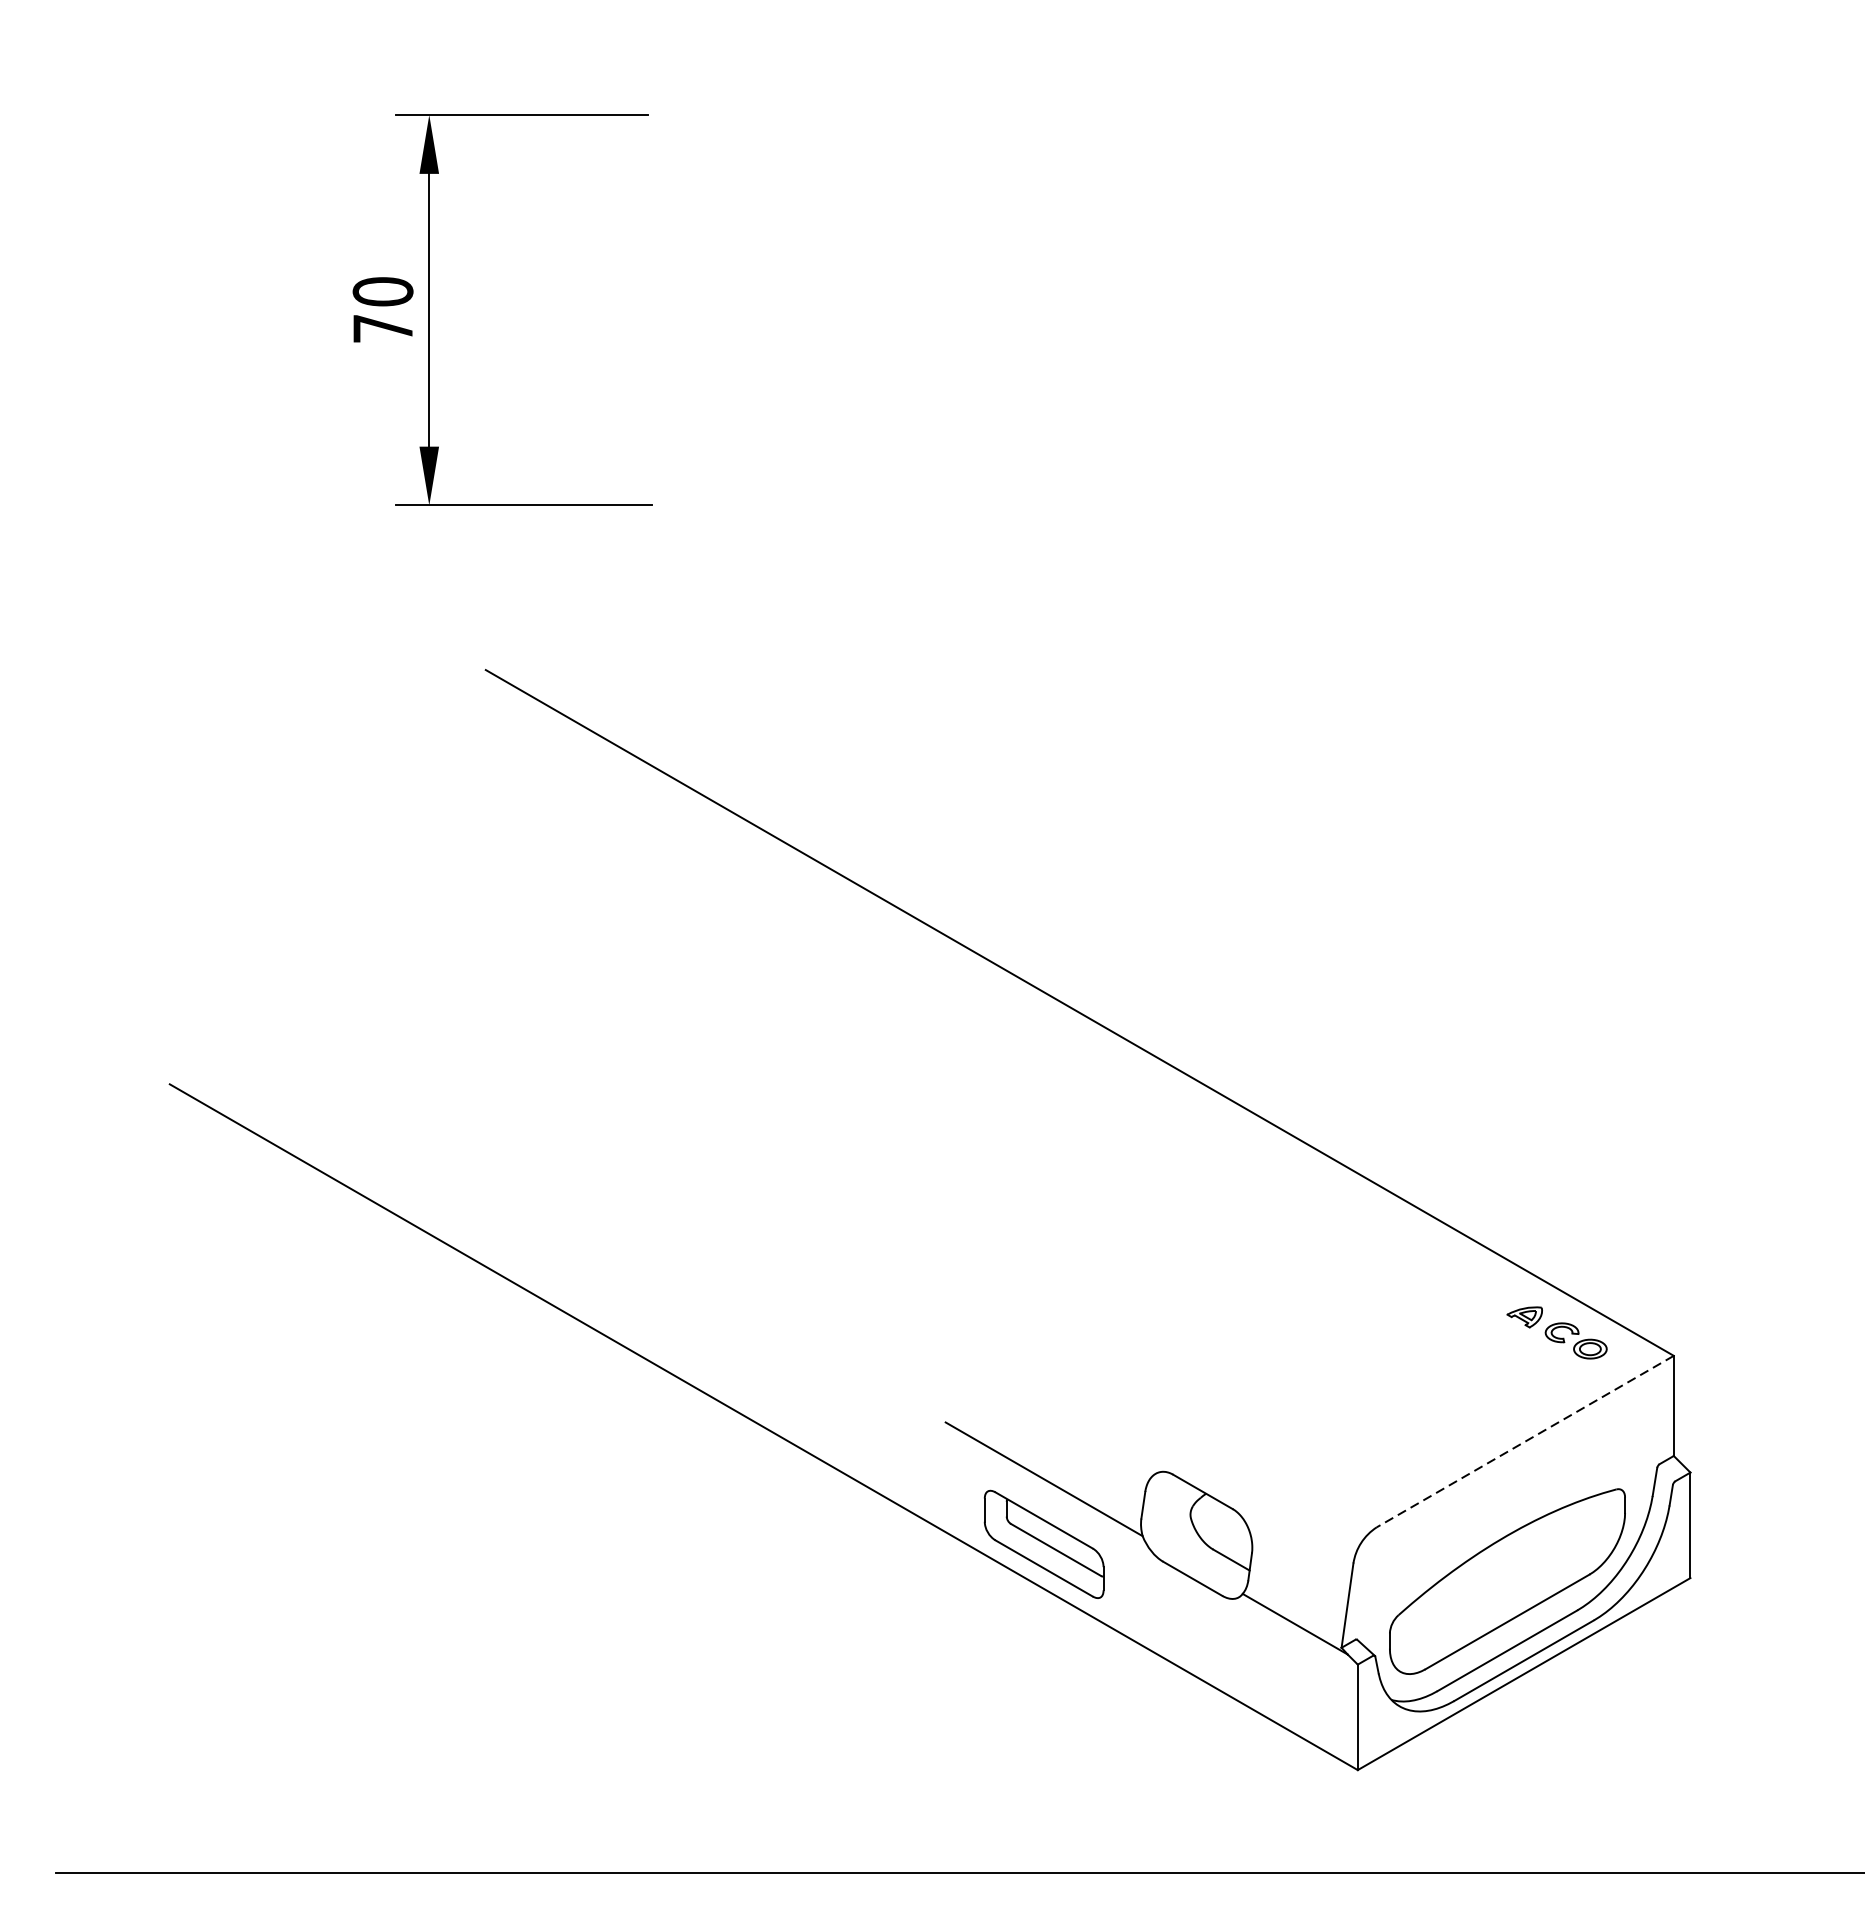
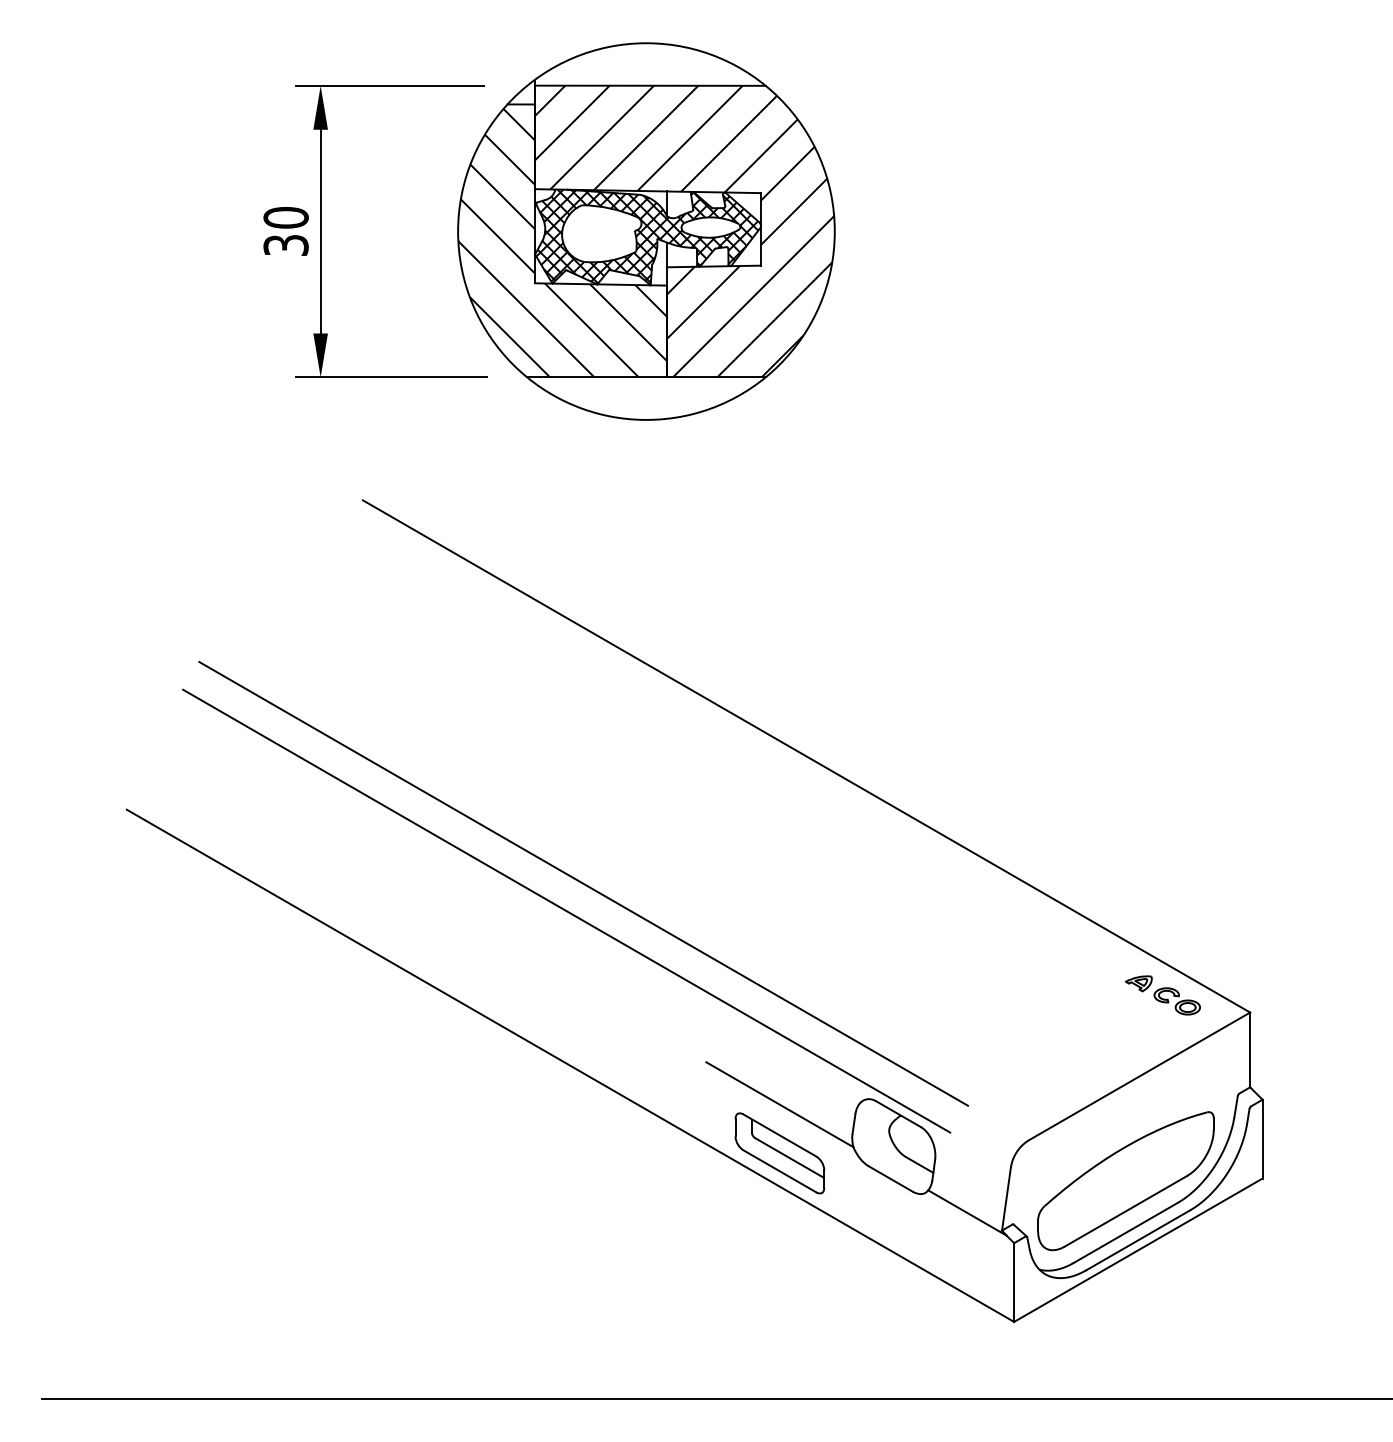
part: (865, 310) -> (646, 231), added
text: (382, 328) -> (285, 245), 70 -> 30
line: (781, 1183) -> (583, 883), added
line: (758, 1219) -> (566, 910), added
line: (1524, 1441) -> (1138, 1076), dashed -> solid

